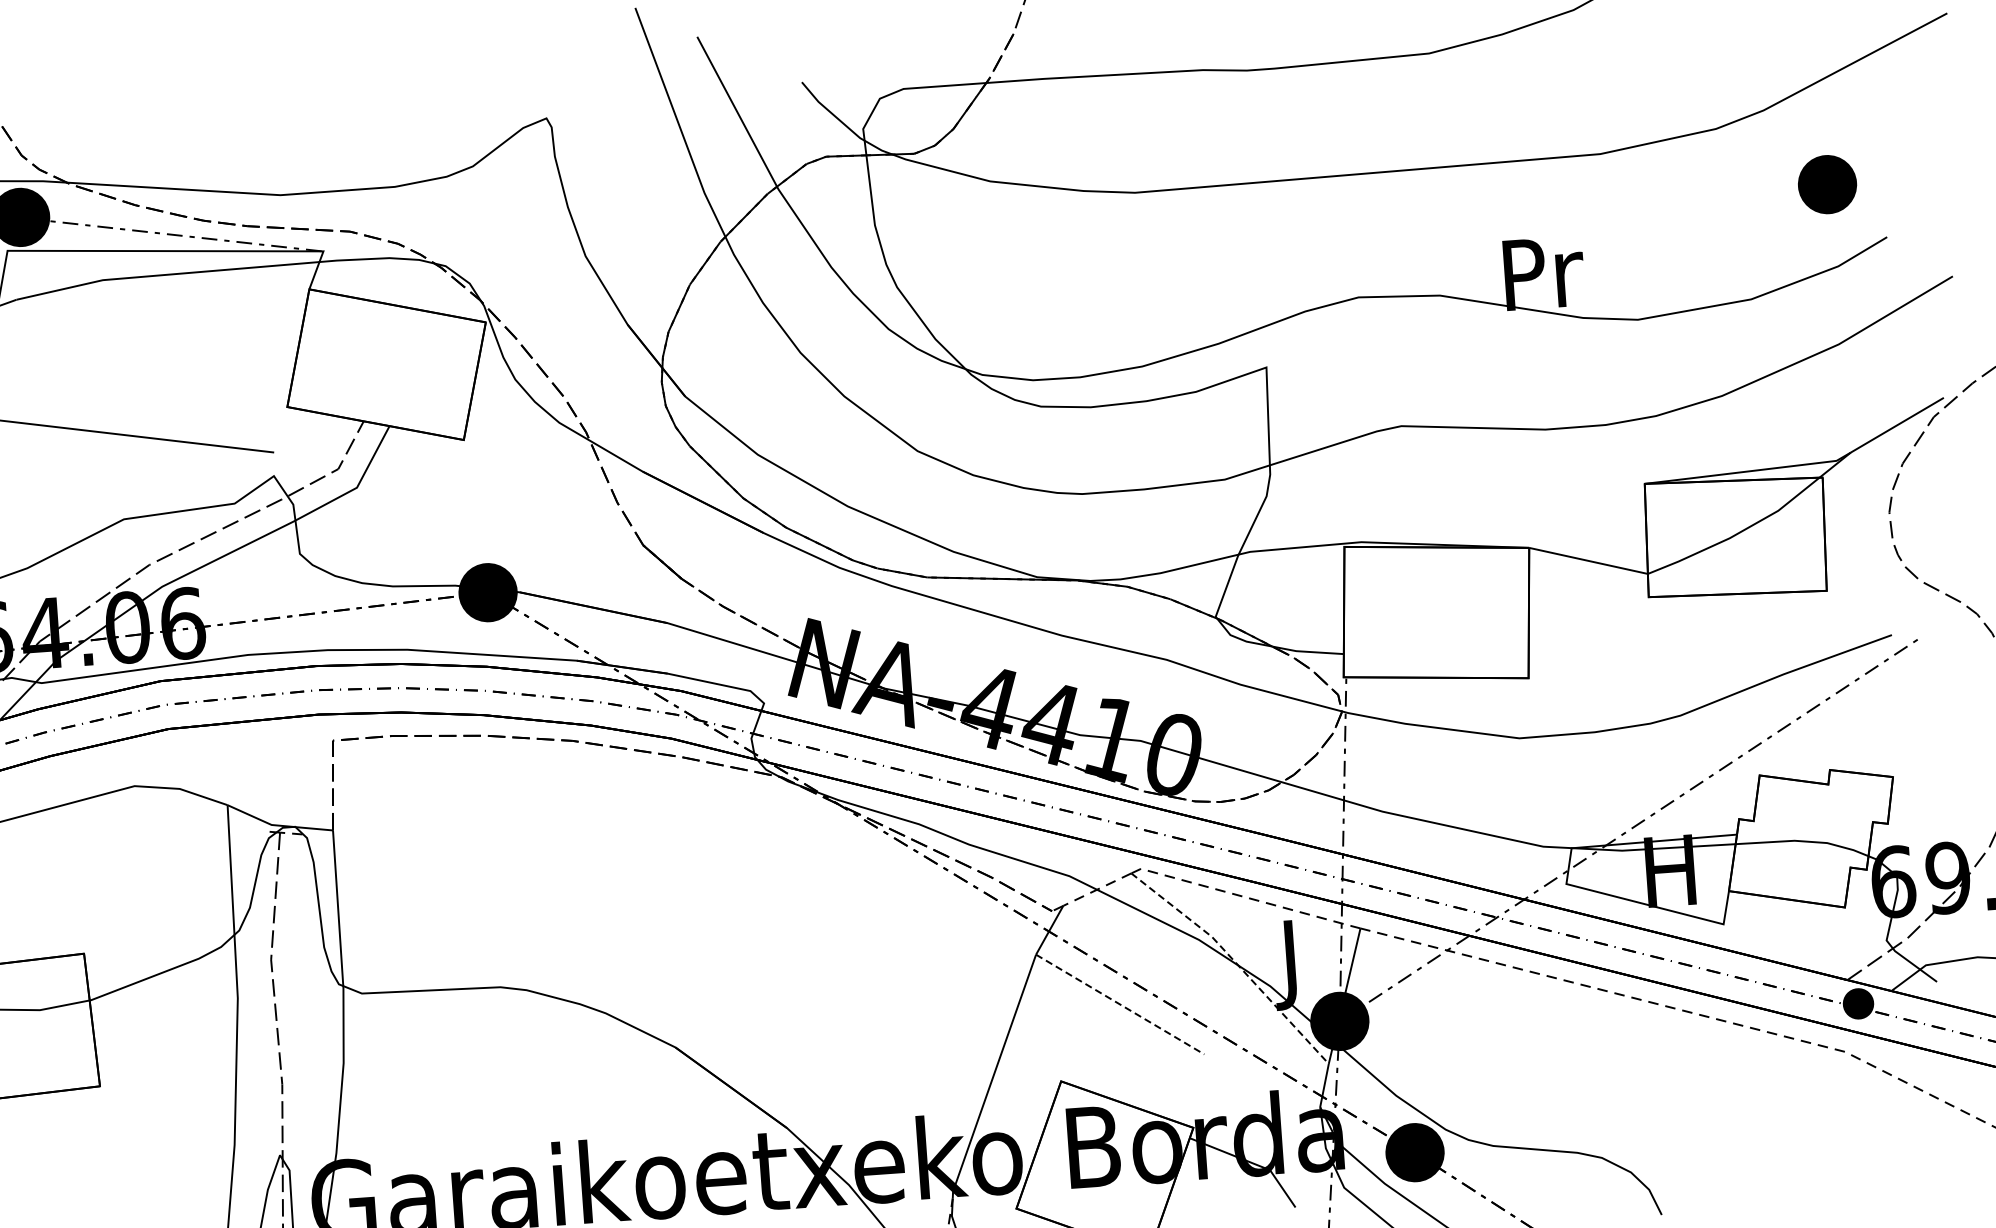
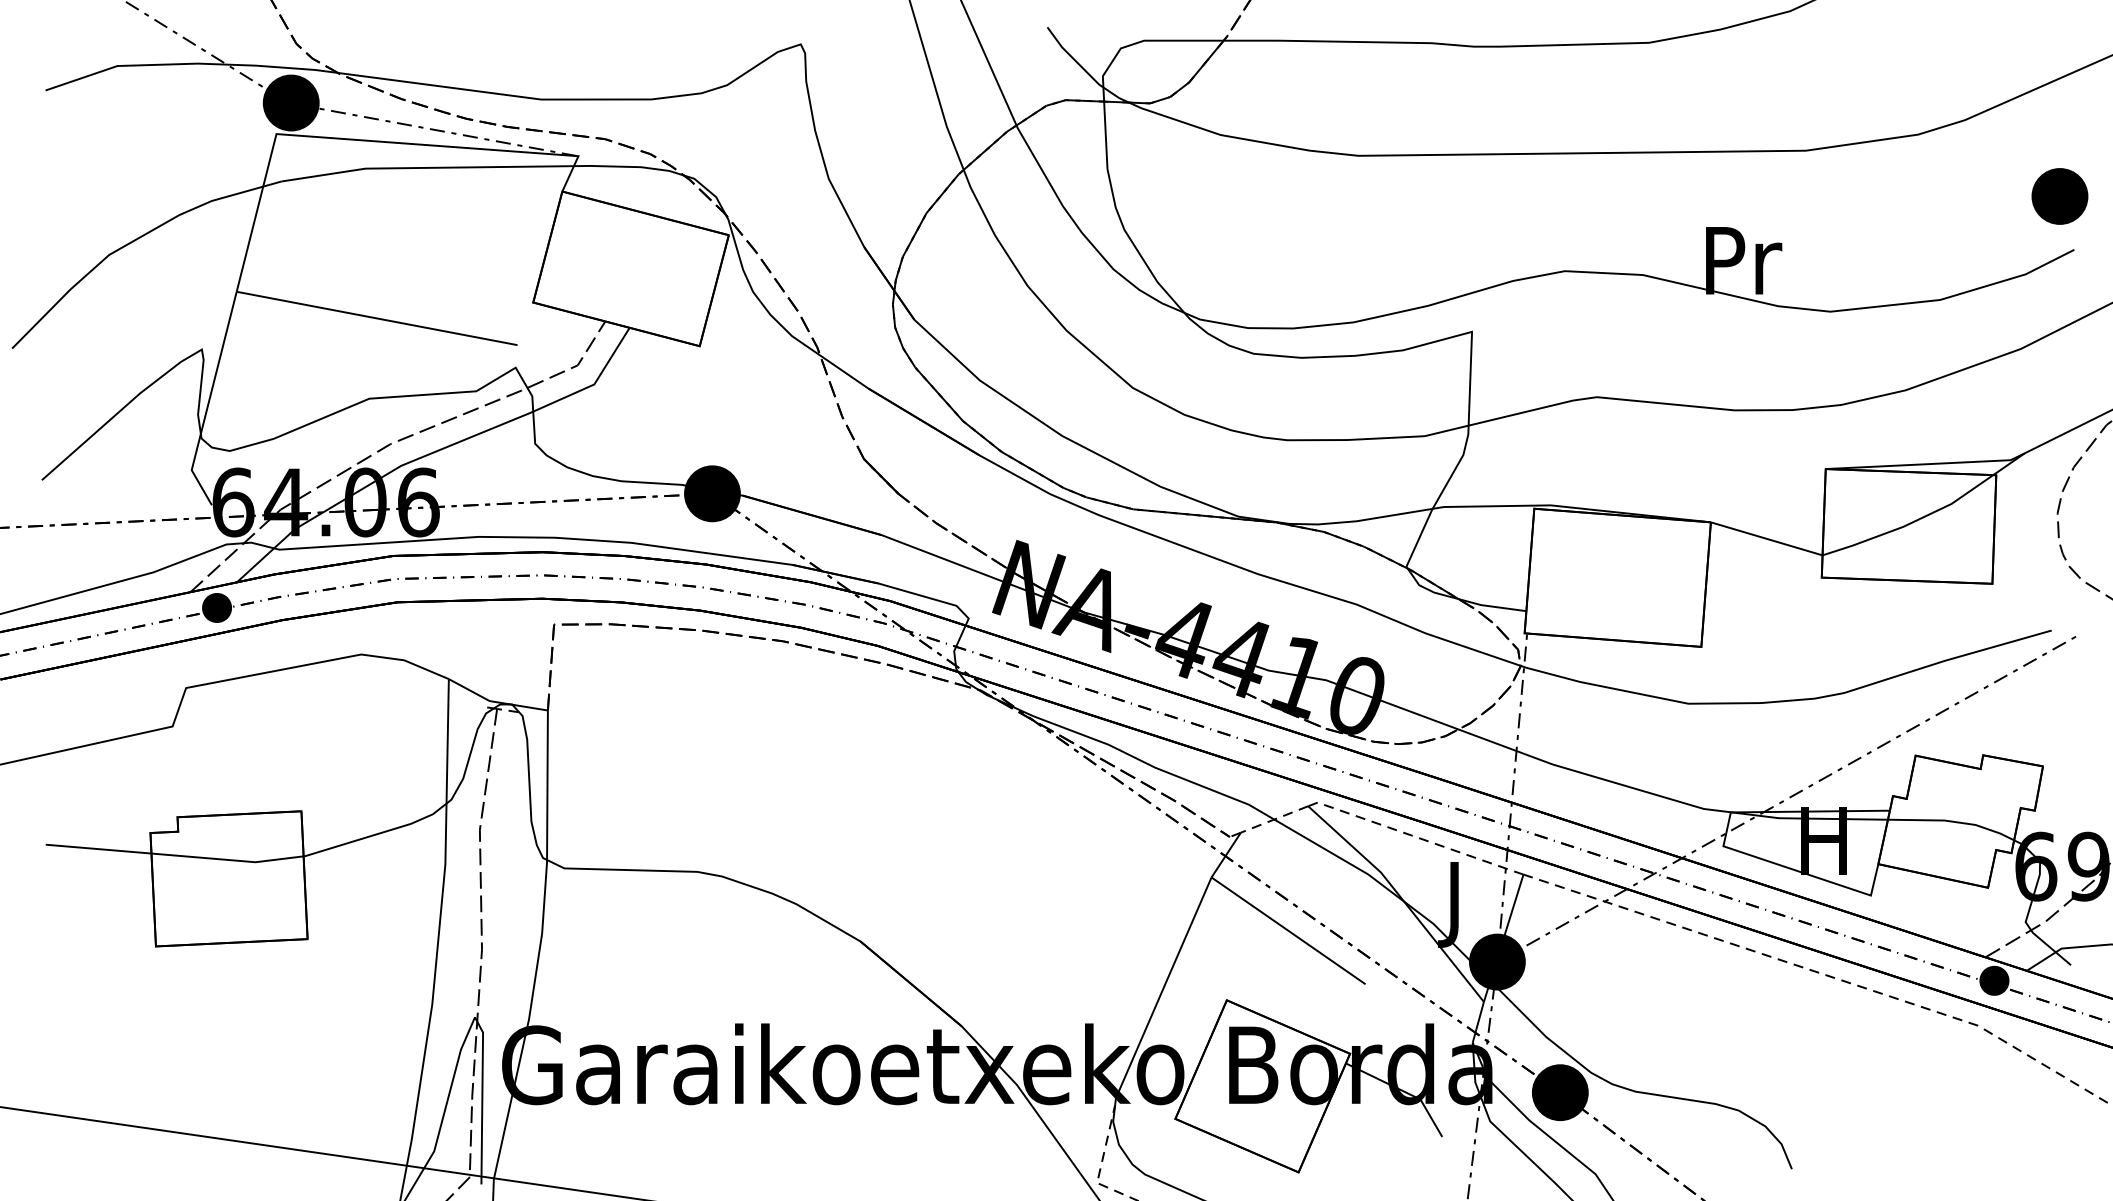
part: (1827, 184) -> (2059, 196), moved
line: (1235, 962) -> (1401, 898), dashed -> solid
line: (1120, 1004) -> (1288, 930), dashed -> solid

